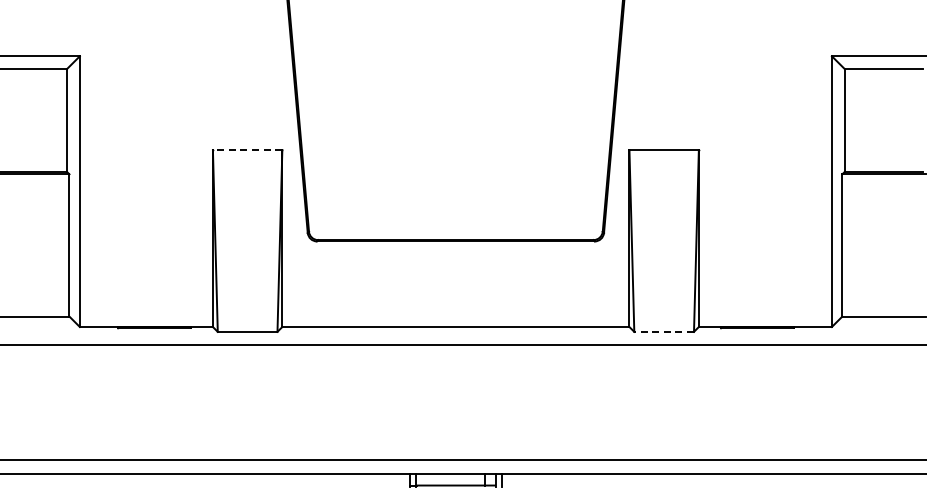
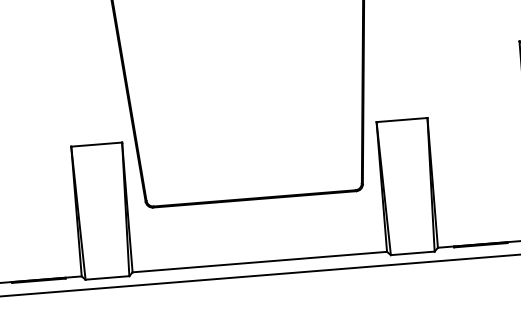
line: (247, 149) -> (96, 144), dashed -> solid
line: (664, 331) -> (413, 253), dashed -> solid

